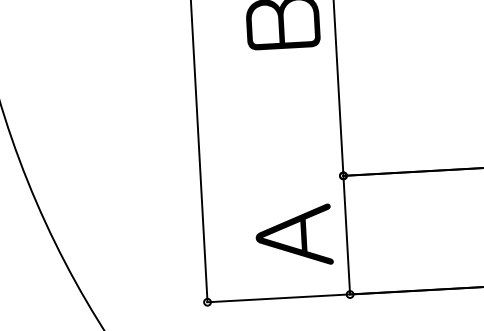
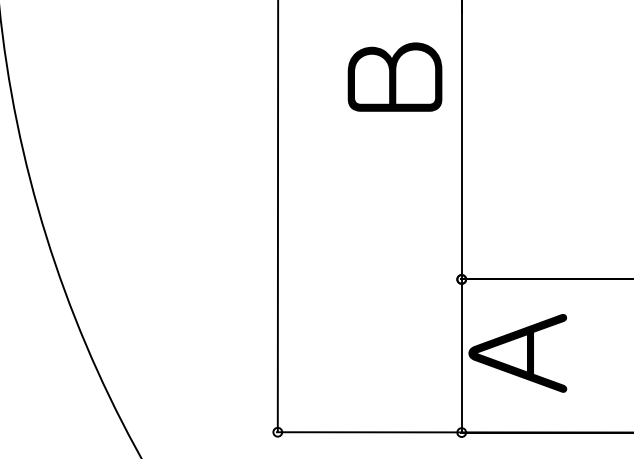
text: (293, 236) -> (517, 353), moved

